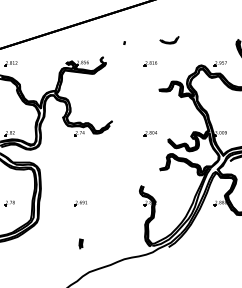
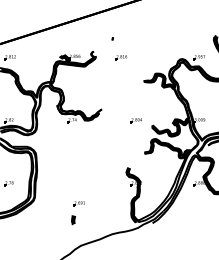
part: (169, 40) -> (153, 36), removed
part: (150, 63) -> (121, 57), moved
part: (80, 203) -> (78, 203), moved

